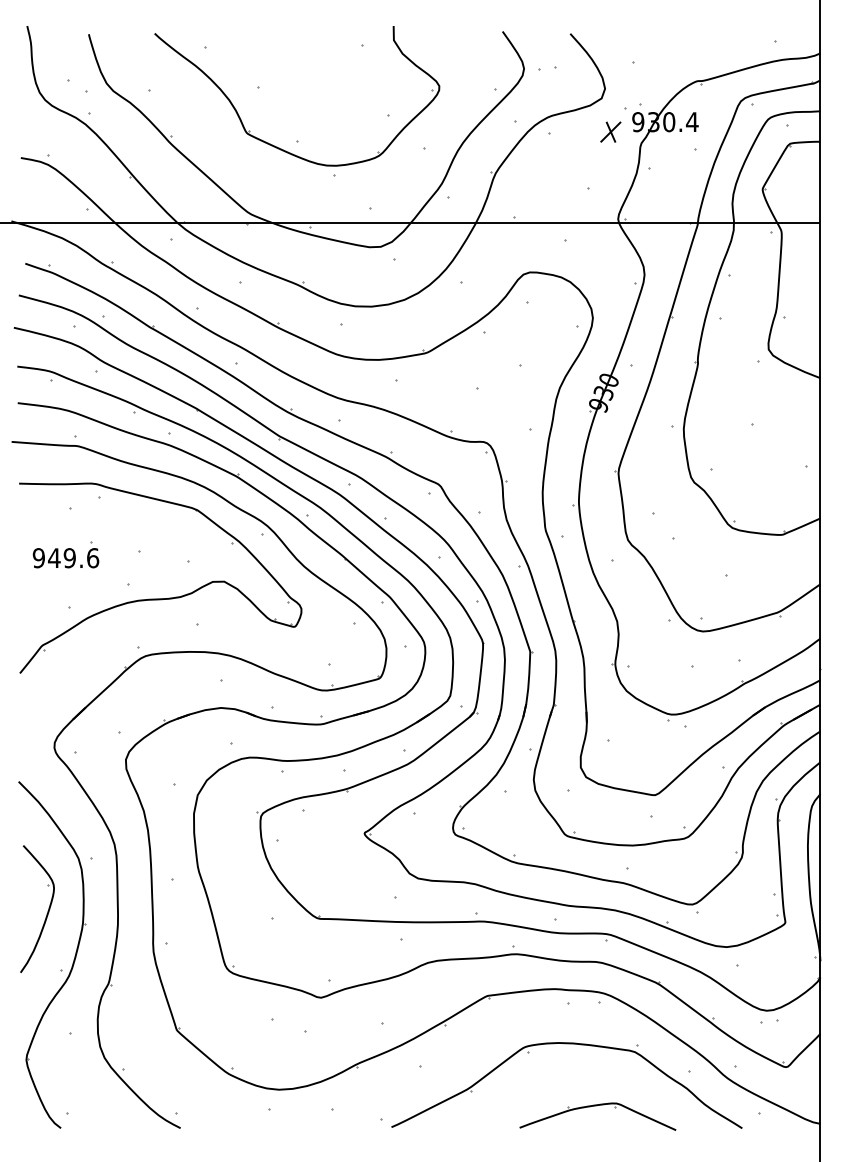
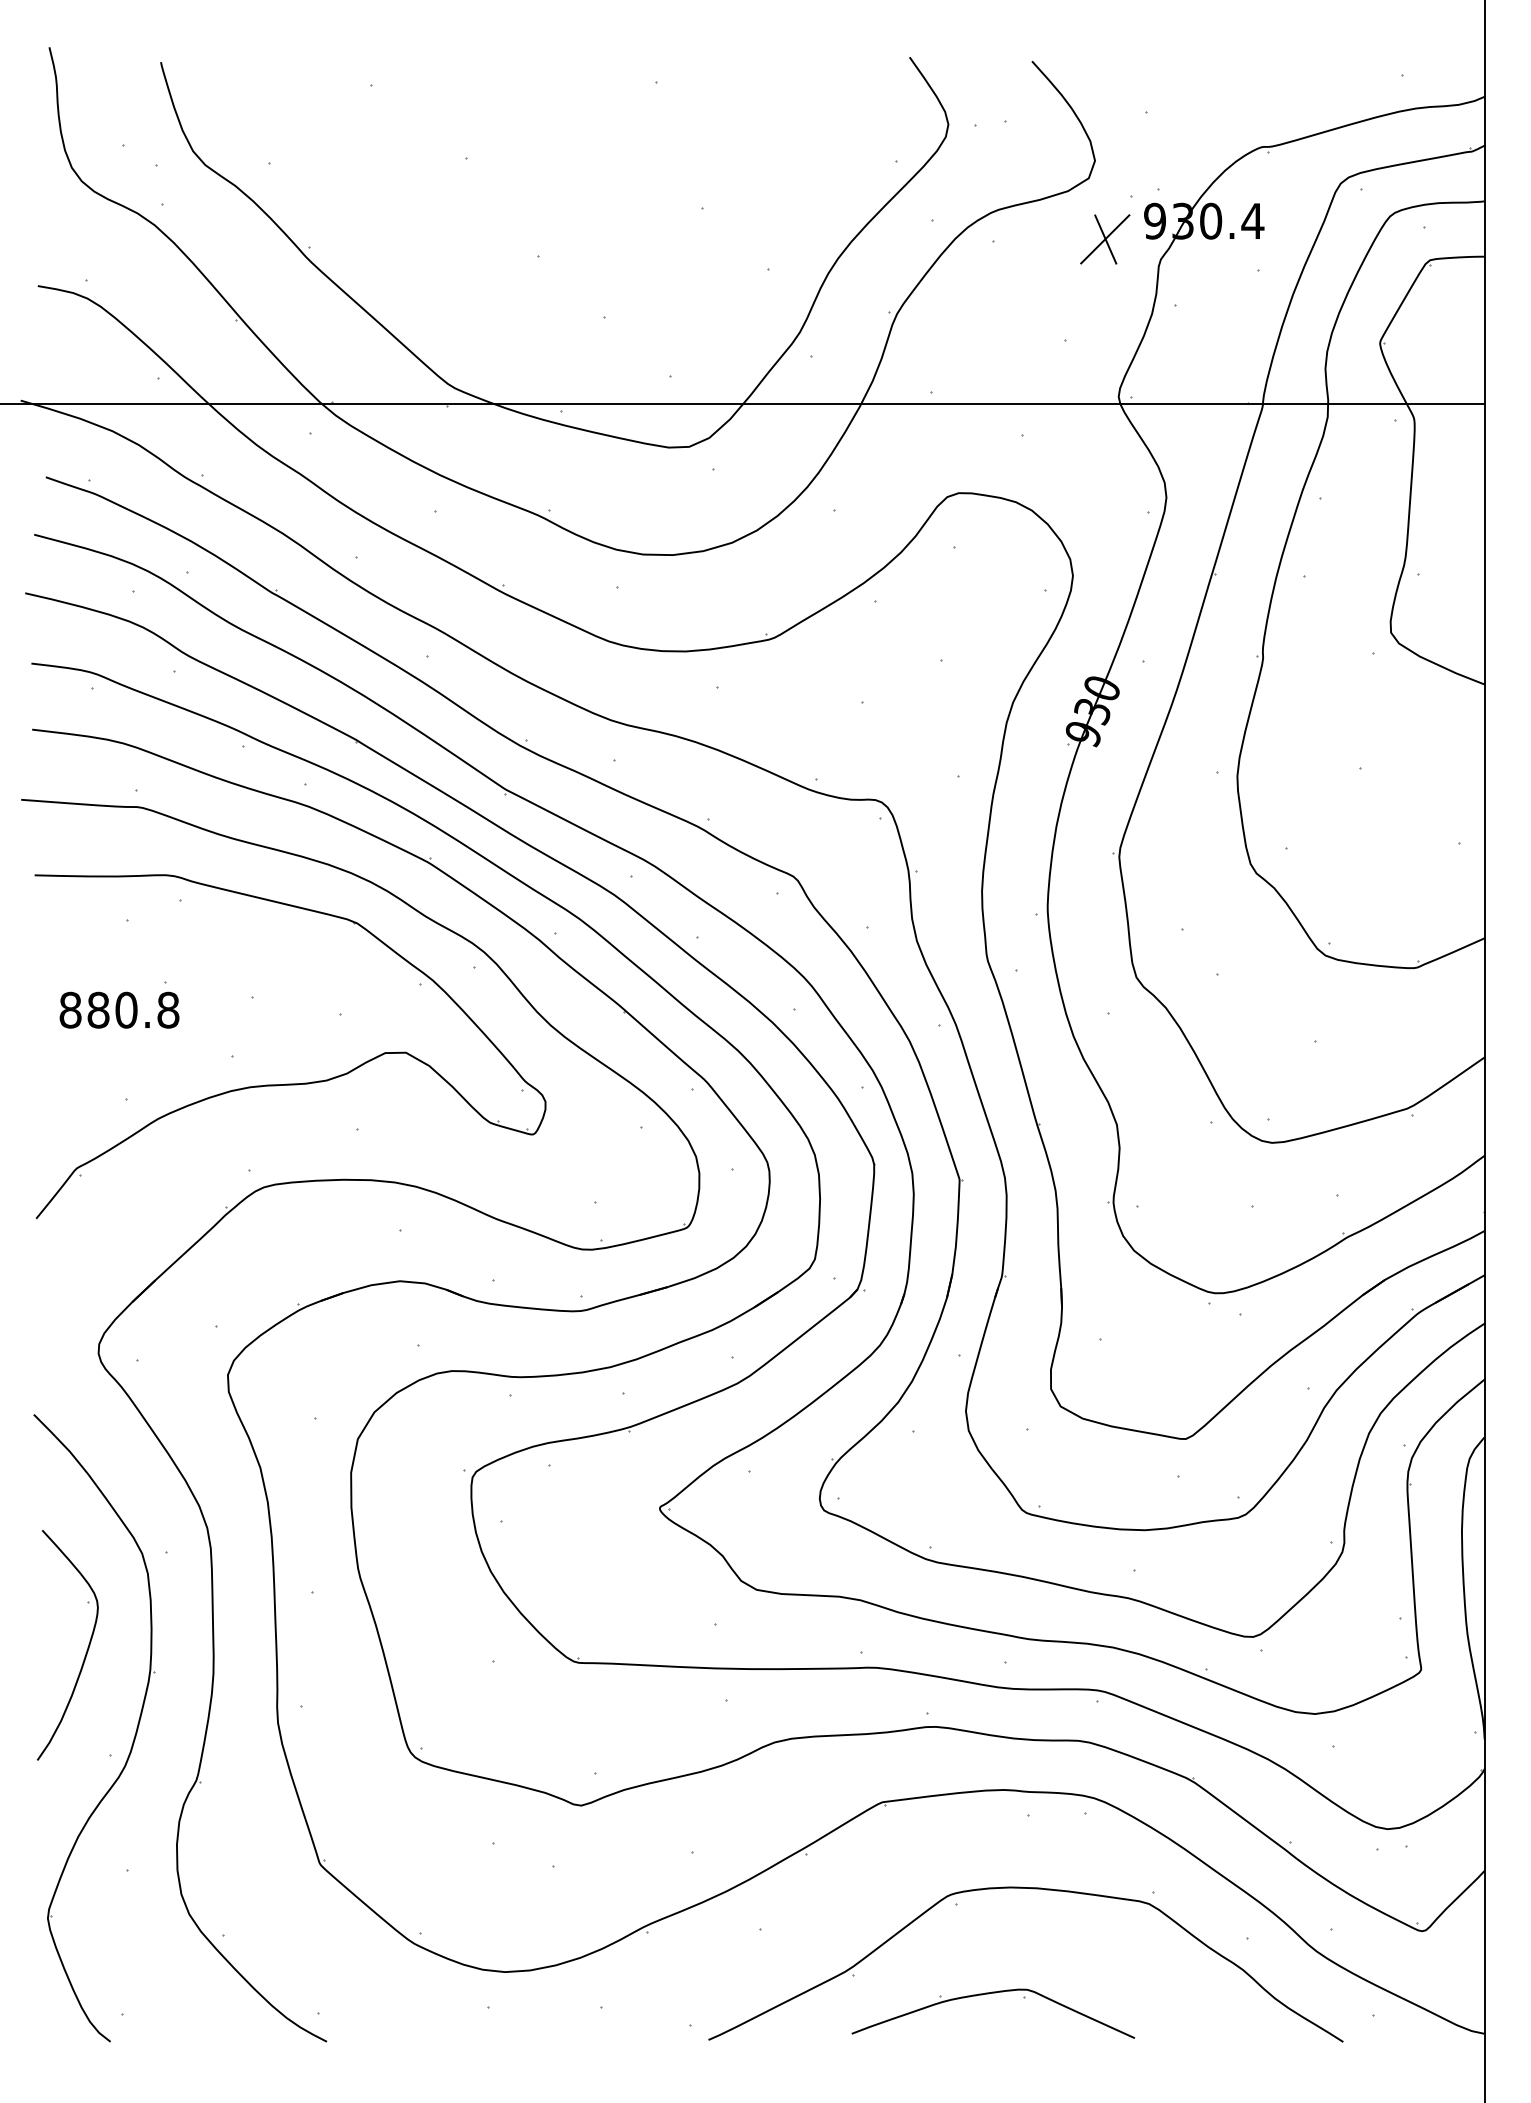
part: (610, 131) -> (1104, 238), size x1.4
part: (277, 146) -> (502, 265), removed
text: (65, 558) -> (118, 1010), 949.6 -> 880.8
part: (597, 1106) -> (992, 1995), moved

